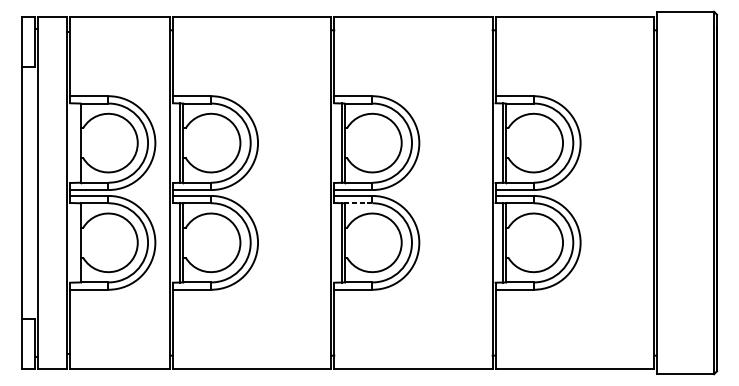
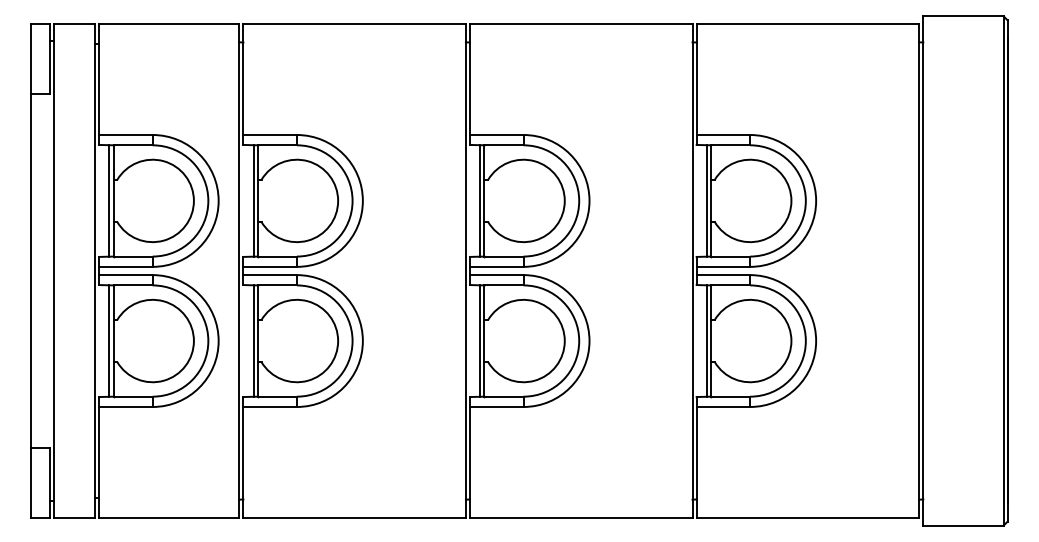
line: (77, 142) -> (109, 200), added
line: (358, 203) -> (504, 285), dashed -> solid
line: (77, 242) -> (109, 340), added

